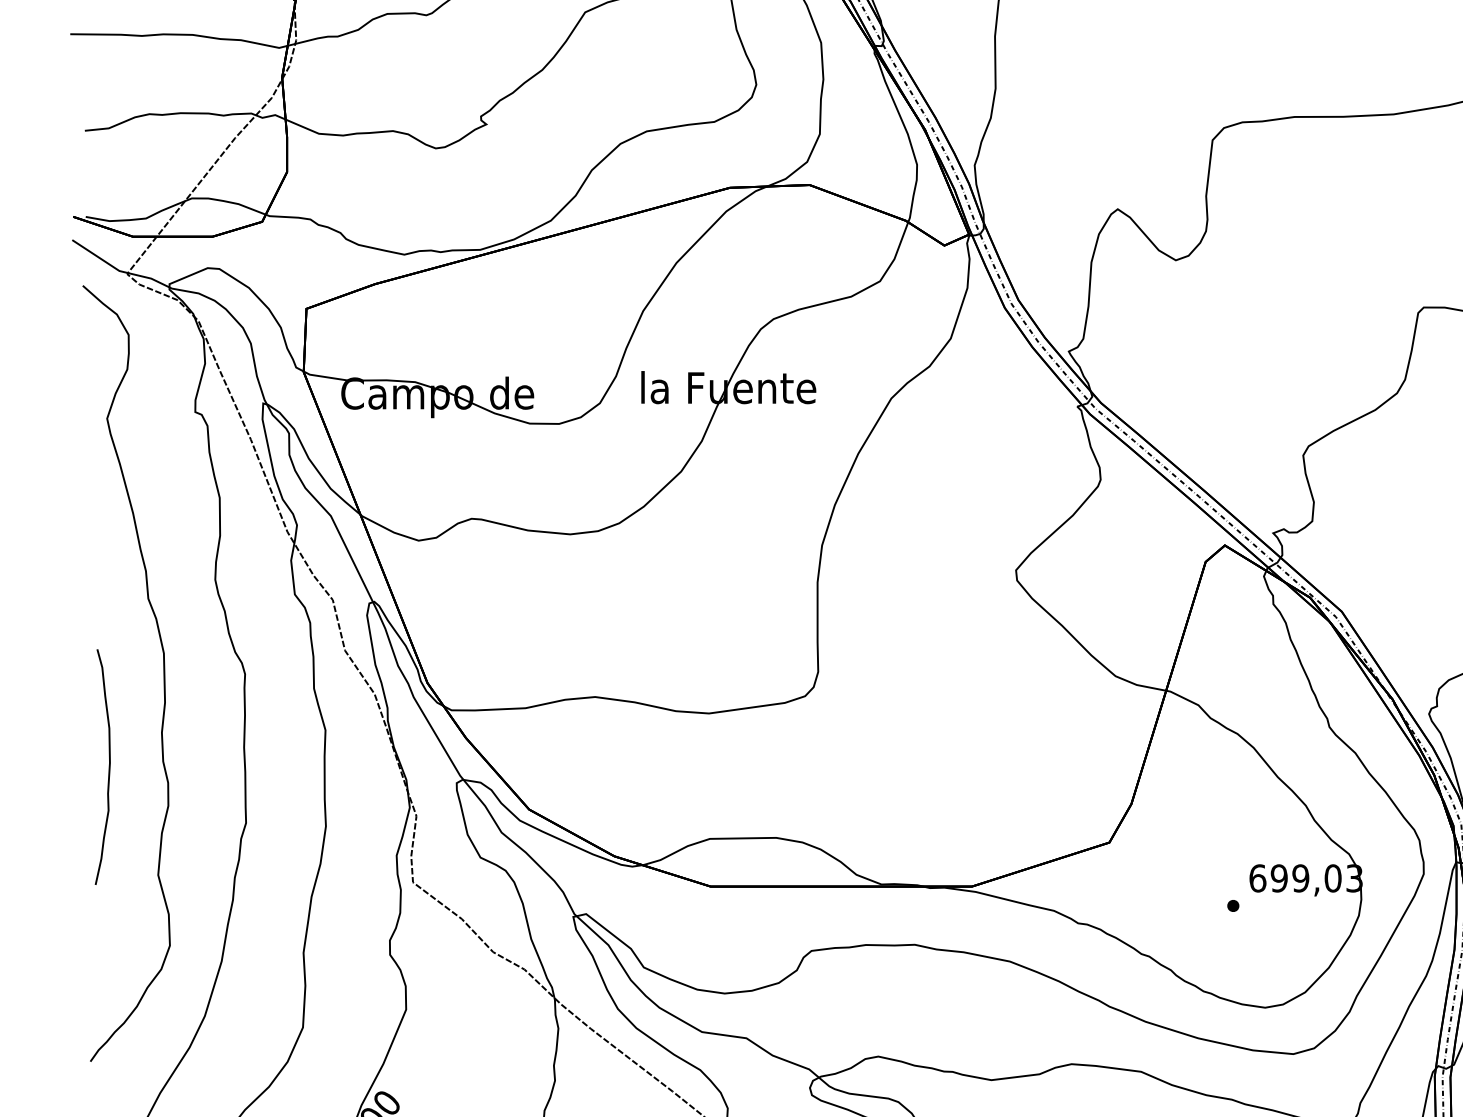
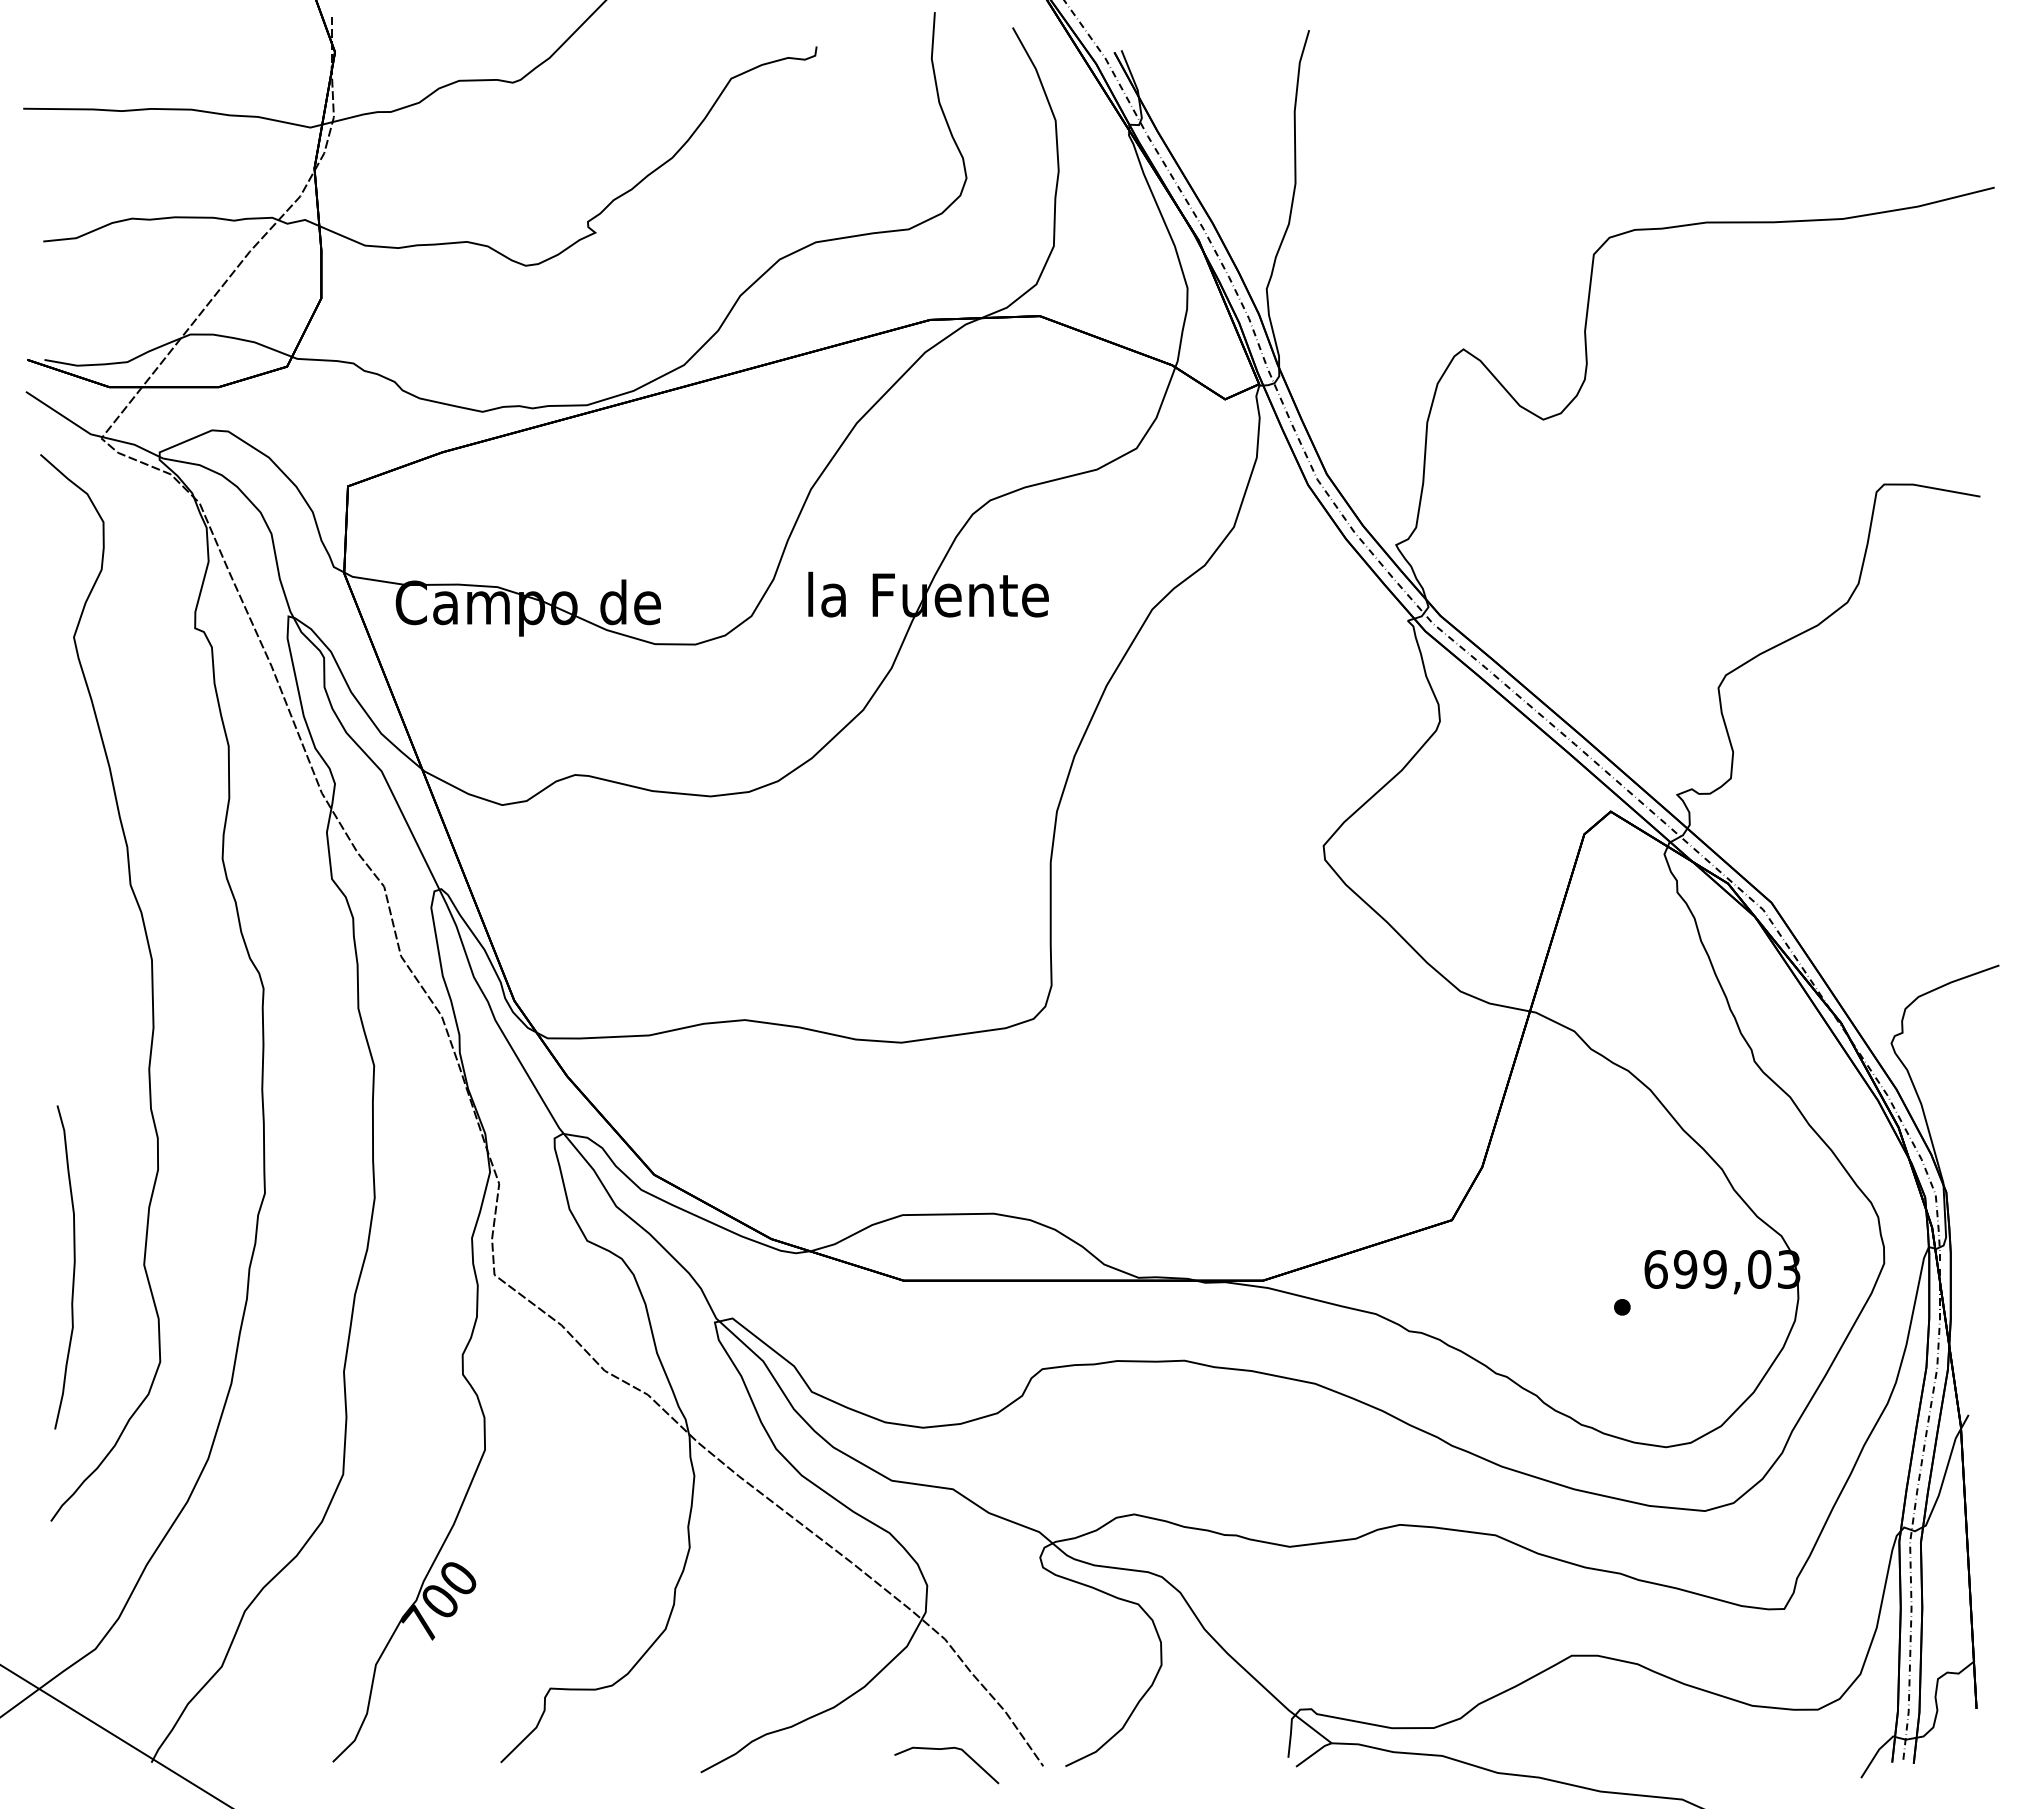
curve: (109, 767) -> (73, 1267), moved

